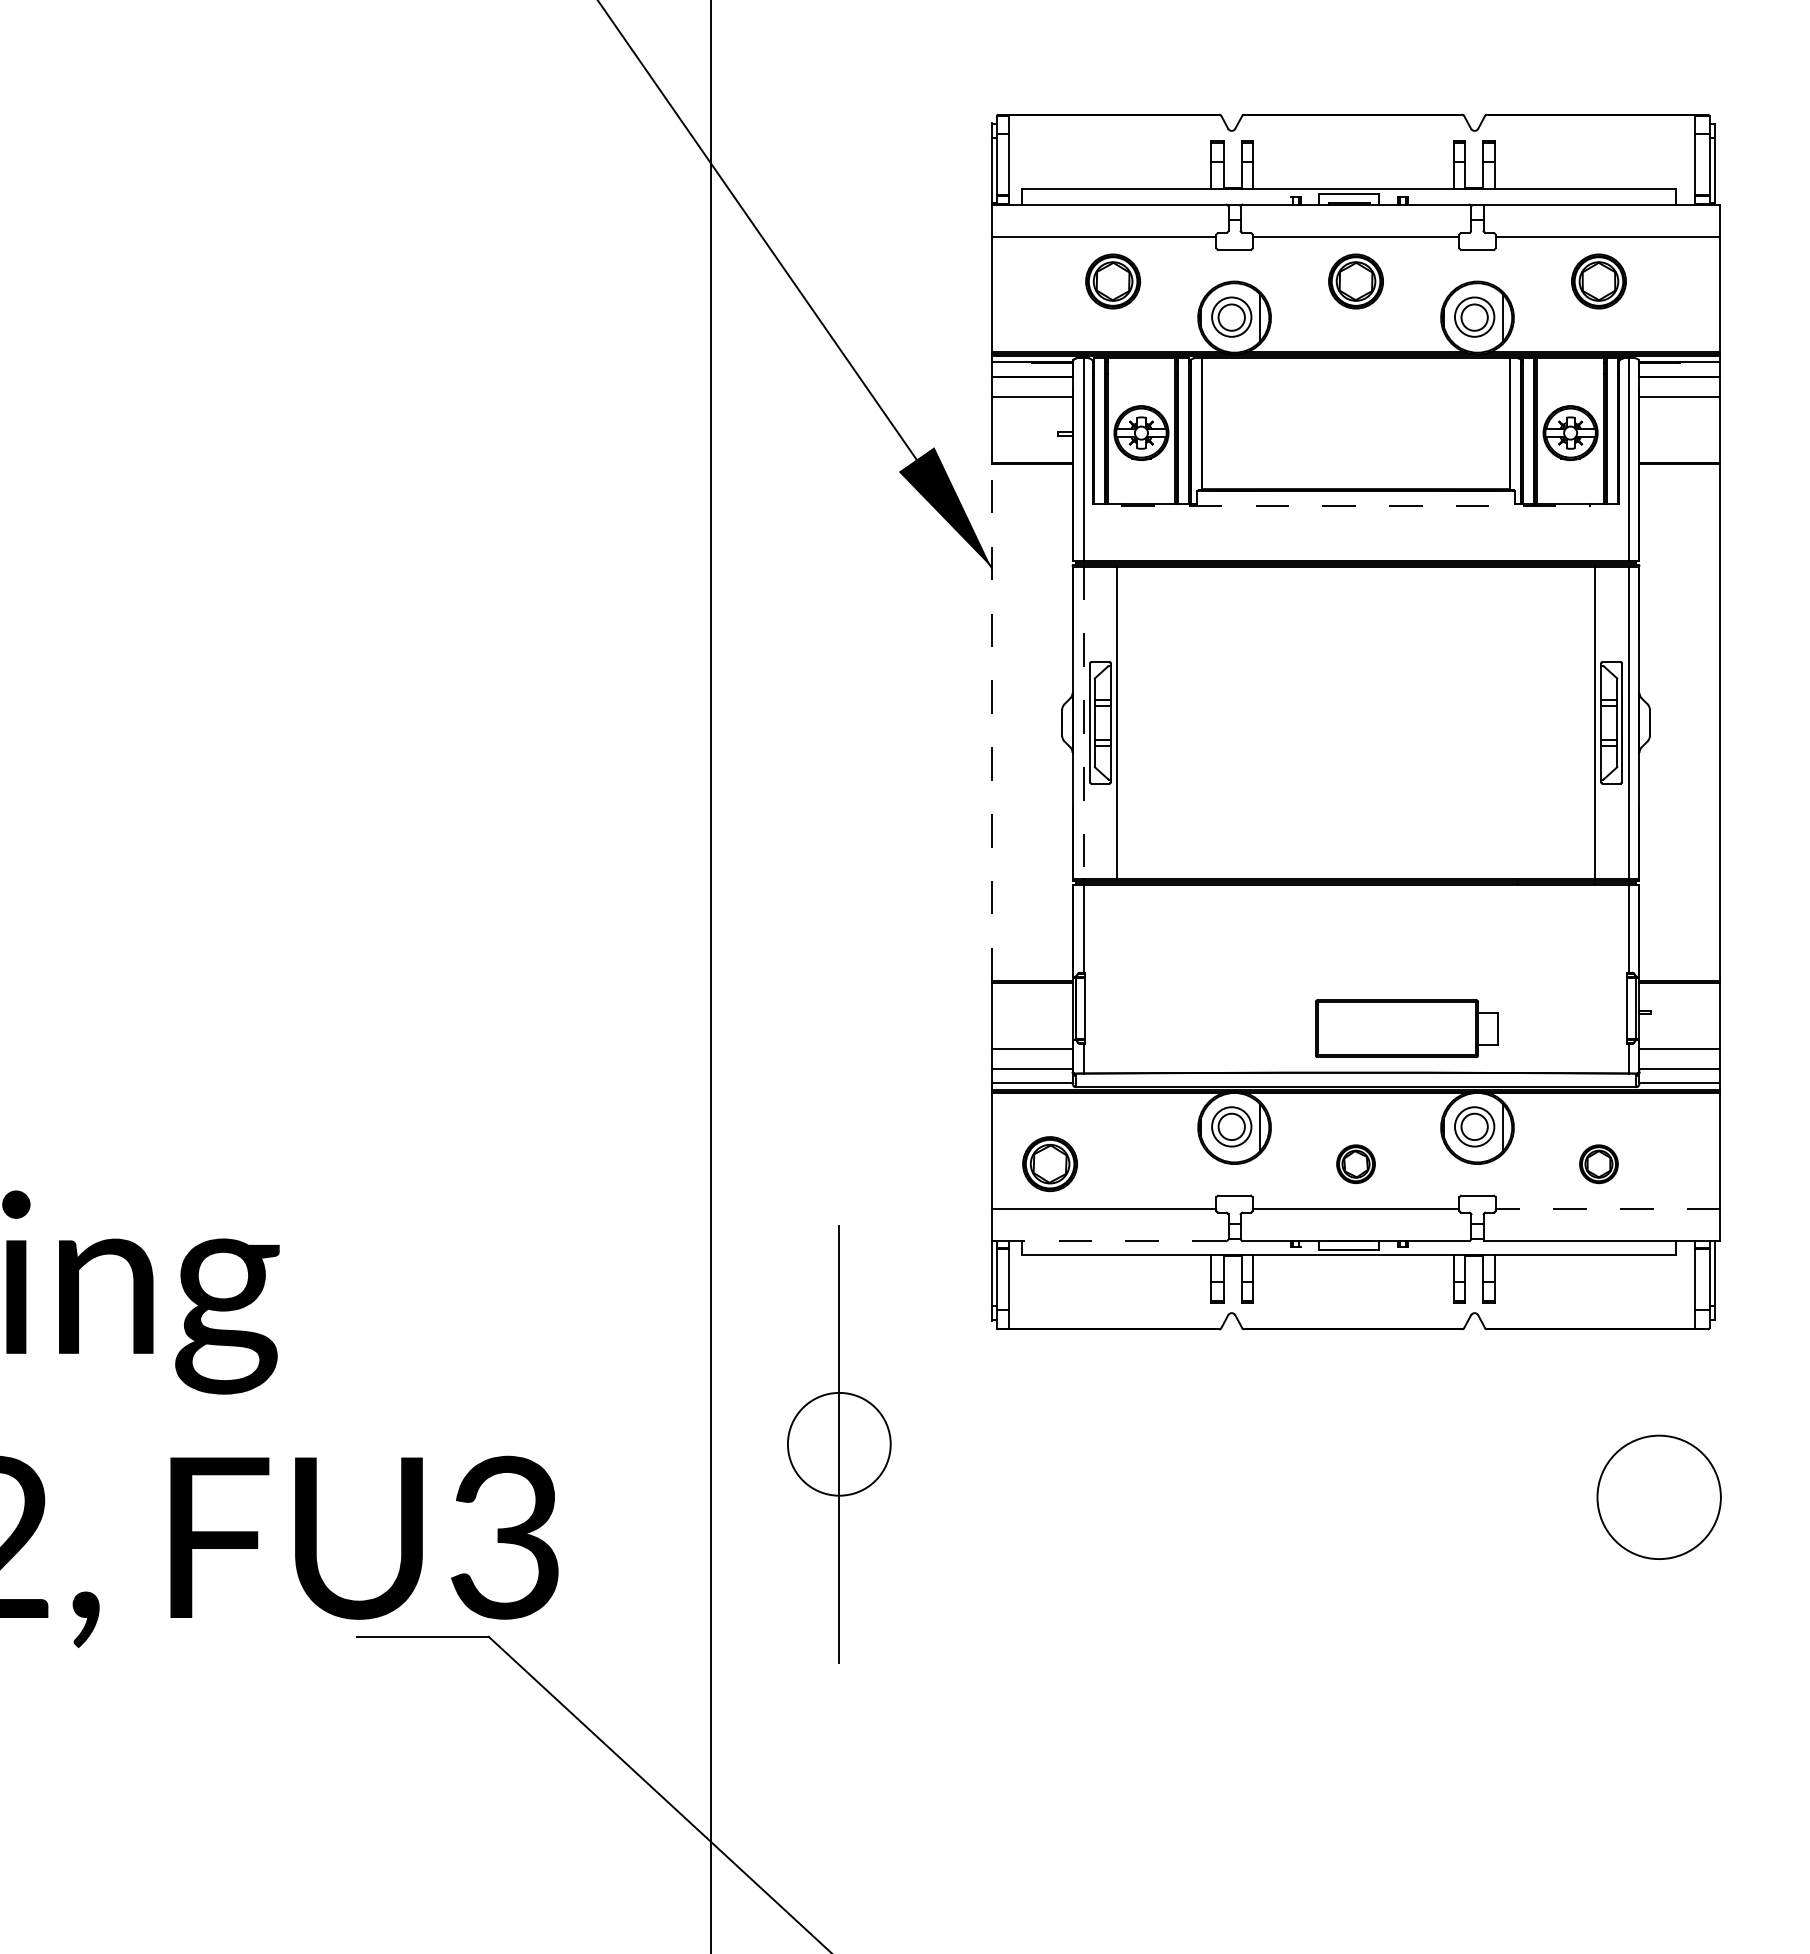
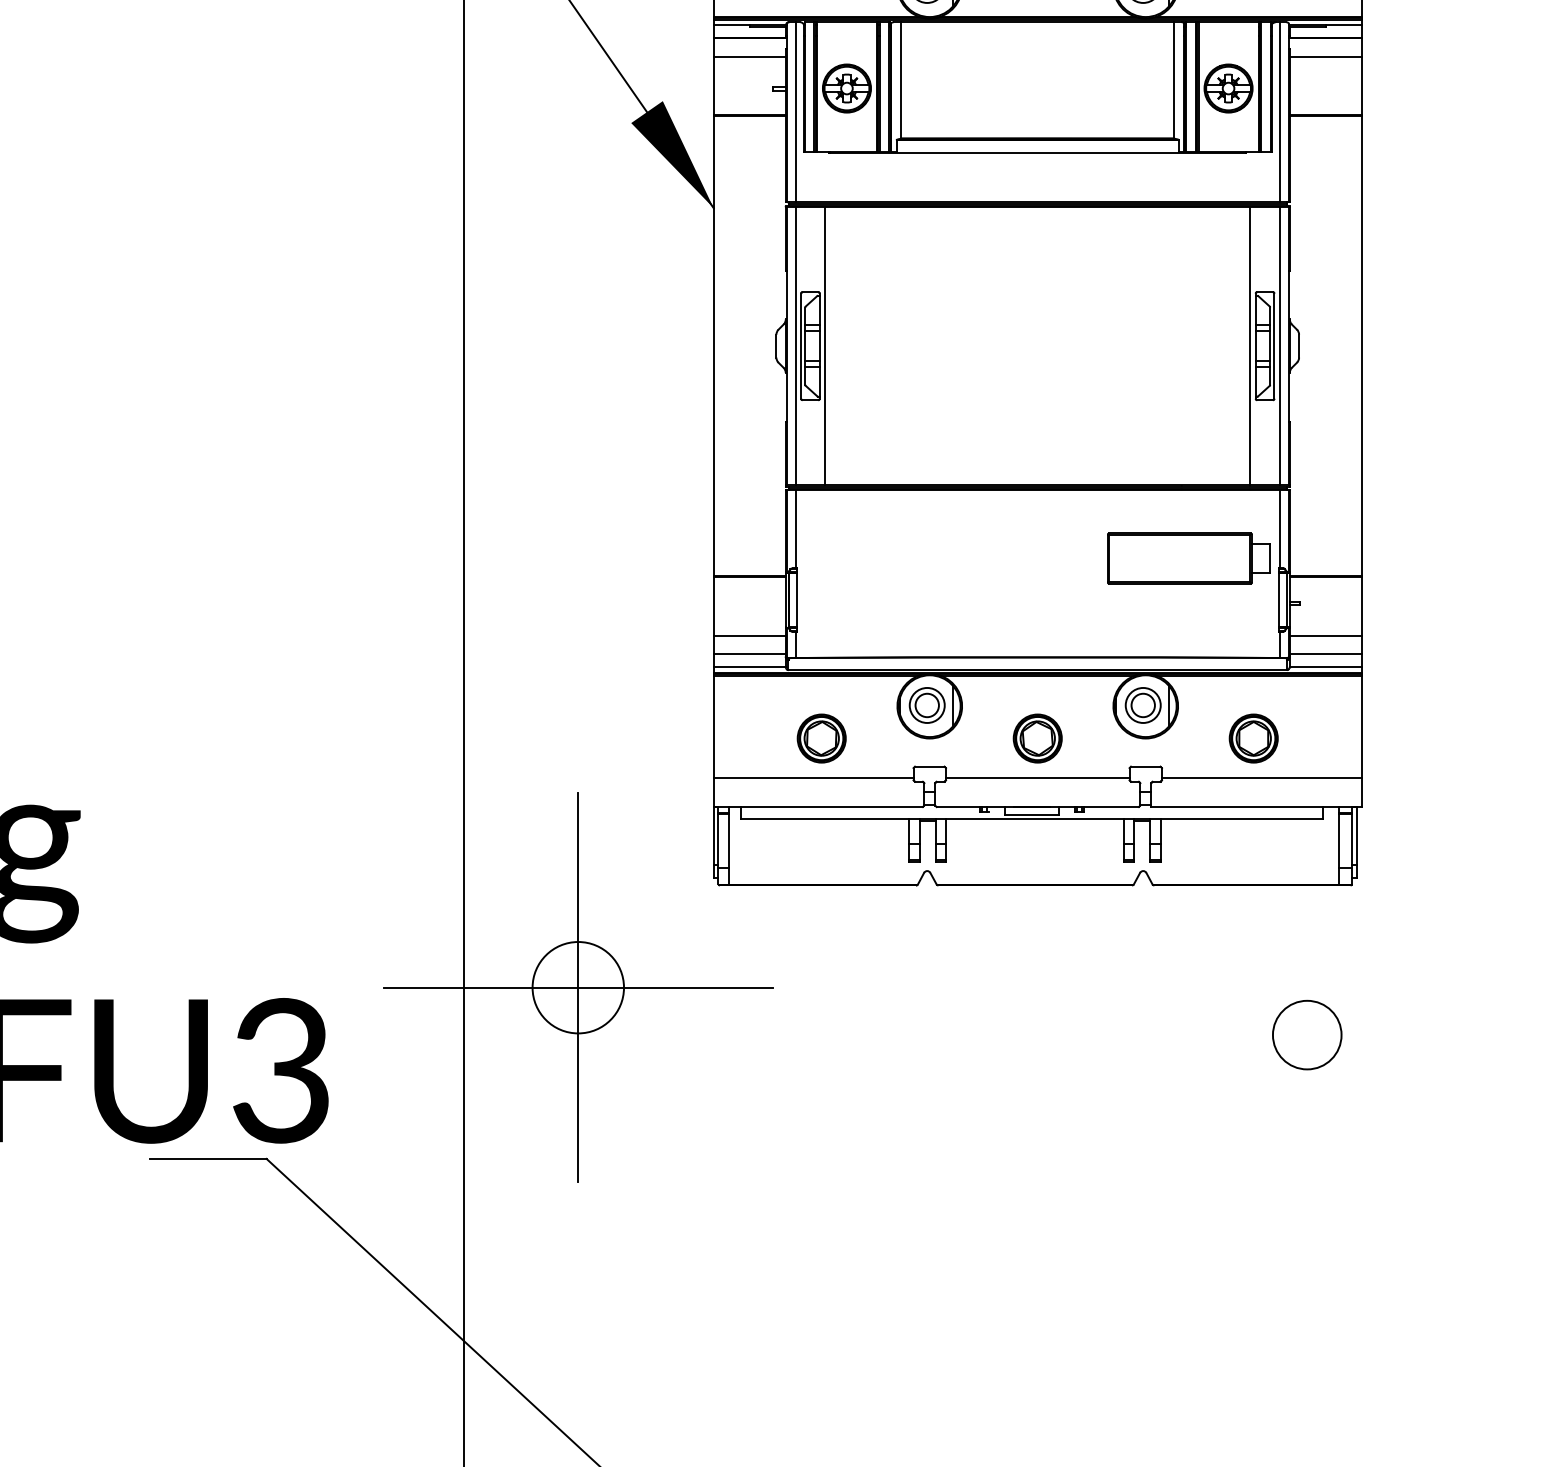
line: (1356, 505) -> (1038, 152), dashed -> solid
line: (991, 722) -> (713, 345), dashed -> solid
line: (1083, 723) -> (795, 346), dashed -> solid
part: (1406, 1028) -> (1188, 558), moved
part: (1049, 1164) -> (821, 738), moved
part: (1355, 1164) -> (1037, 738), size x1.43
part: (1598, 1164) -> (1253, 738), size x1.43
line: (1607, 1208) -> (1261, 778), dashed -> solid
line: (1109, 1241) -> (818, 807), dashed -> solid
line: (838, 1444) -> (577, 987), added
circle: (1658, 1497) -> (1306, 1035), size x0.62

